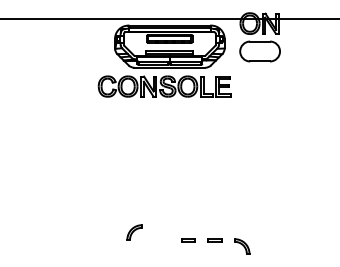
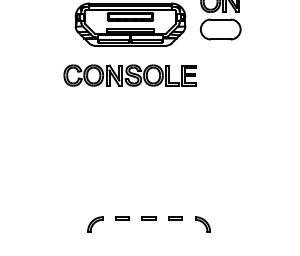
part: (164, 86) -> (130, 75), moved
part: (134, 232) -> (95, 224), moved
part: (161, 240) -> (122, 218), added

